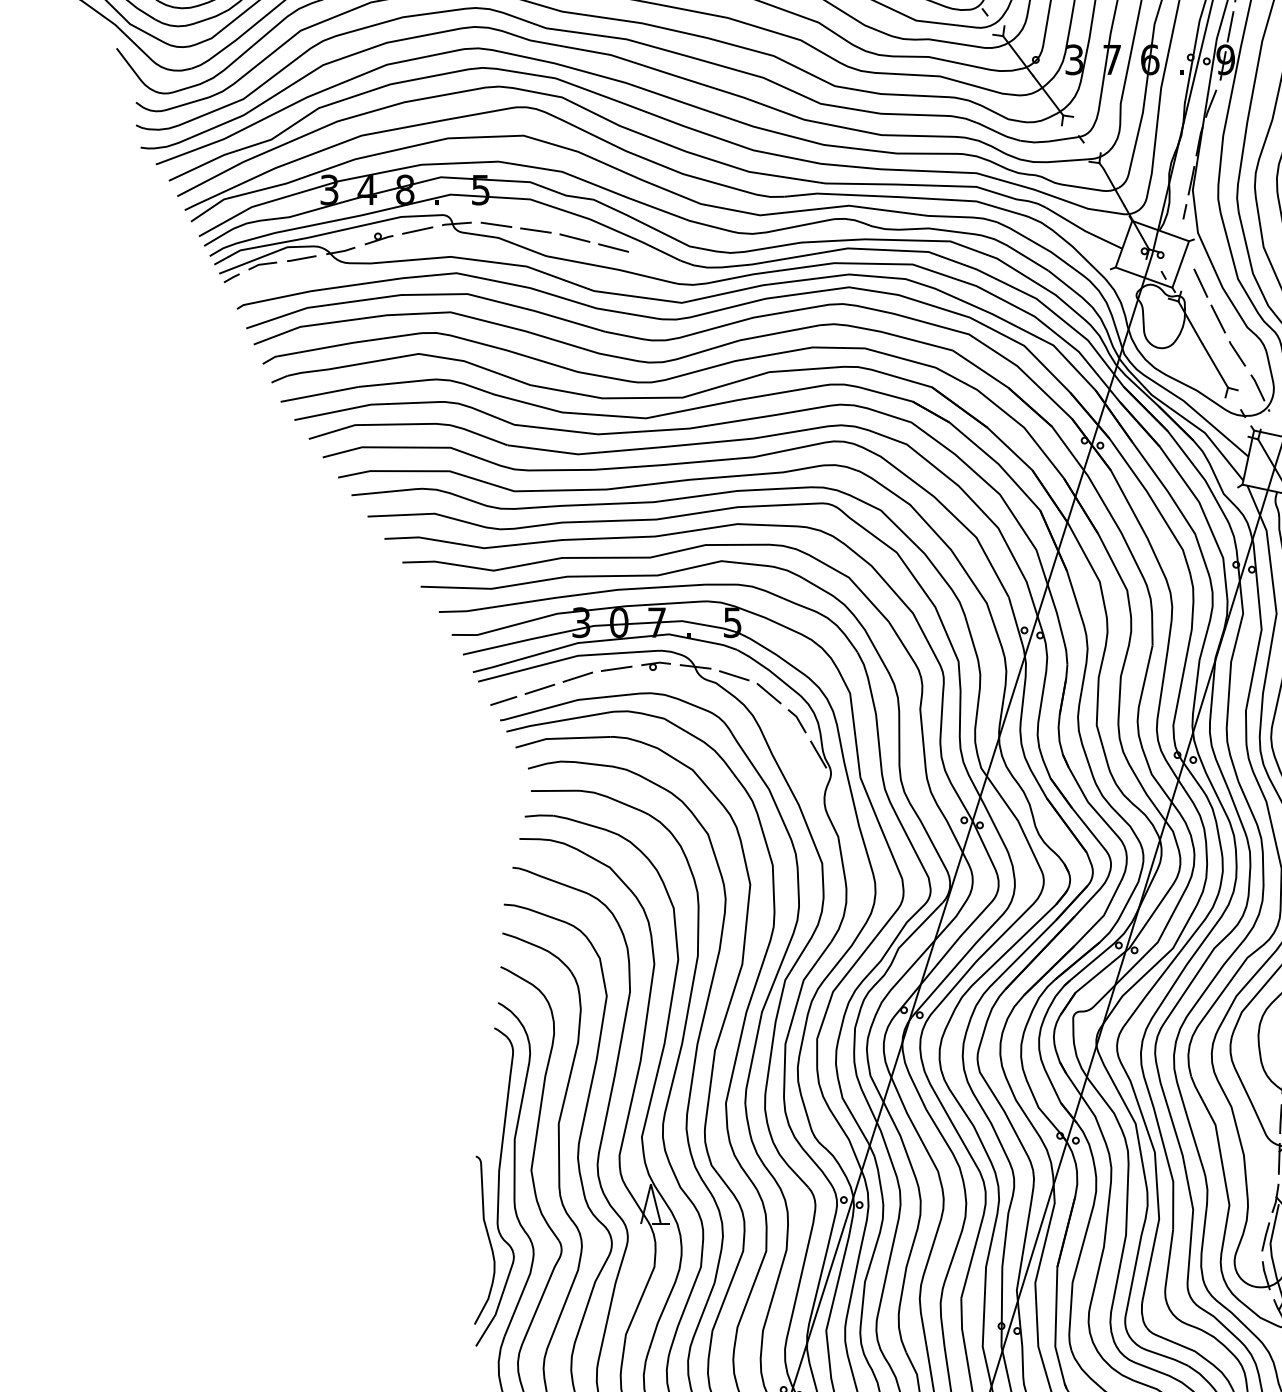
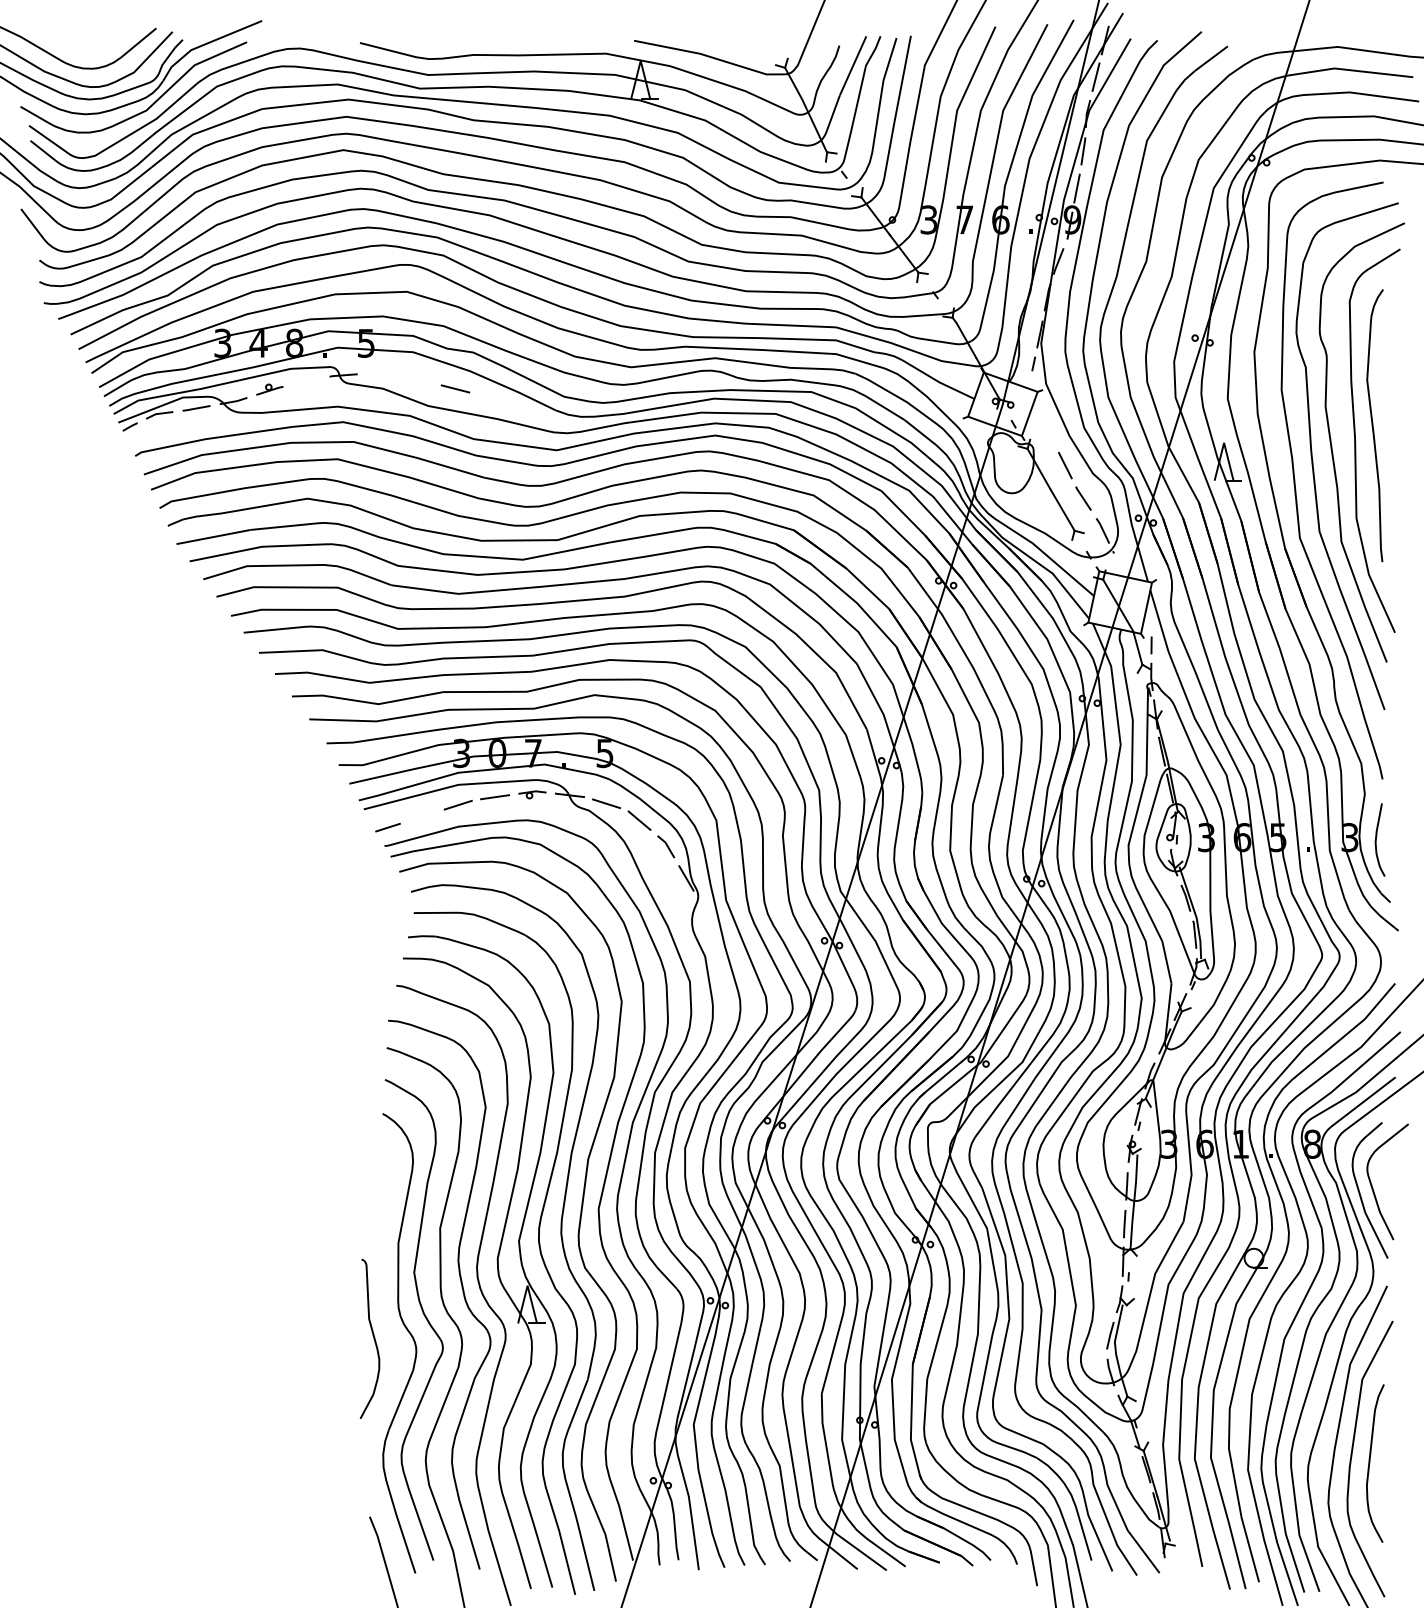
line: (496, 225) -> (381, 376), removed
line: (417, 230) -> (306, 381), removed
line: (535, 230) -> (418, 381), removed
line: (612, 247) -> (491, 397), removed
line: (1200, 283) -> (1048, 431), removed
line: (539, 689) -> (421, 816), removed
curve: (497, 1187) -> (382, 1288), removed

